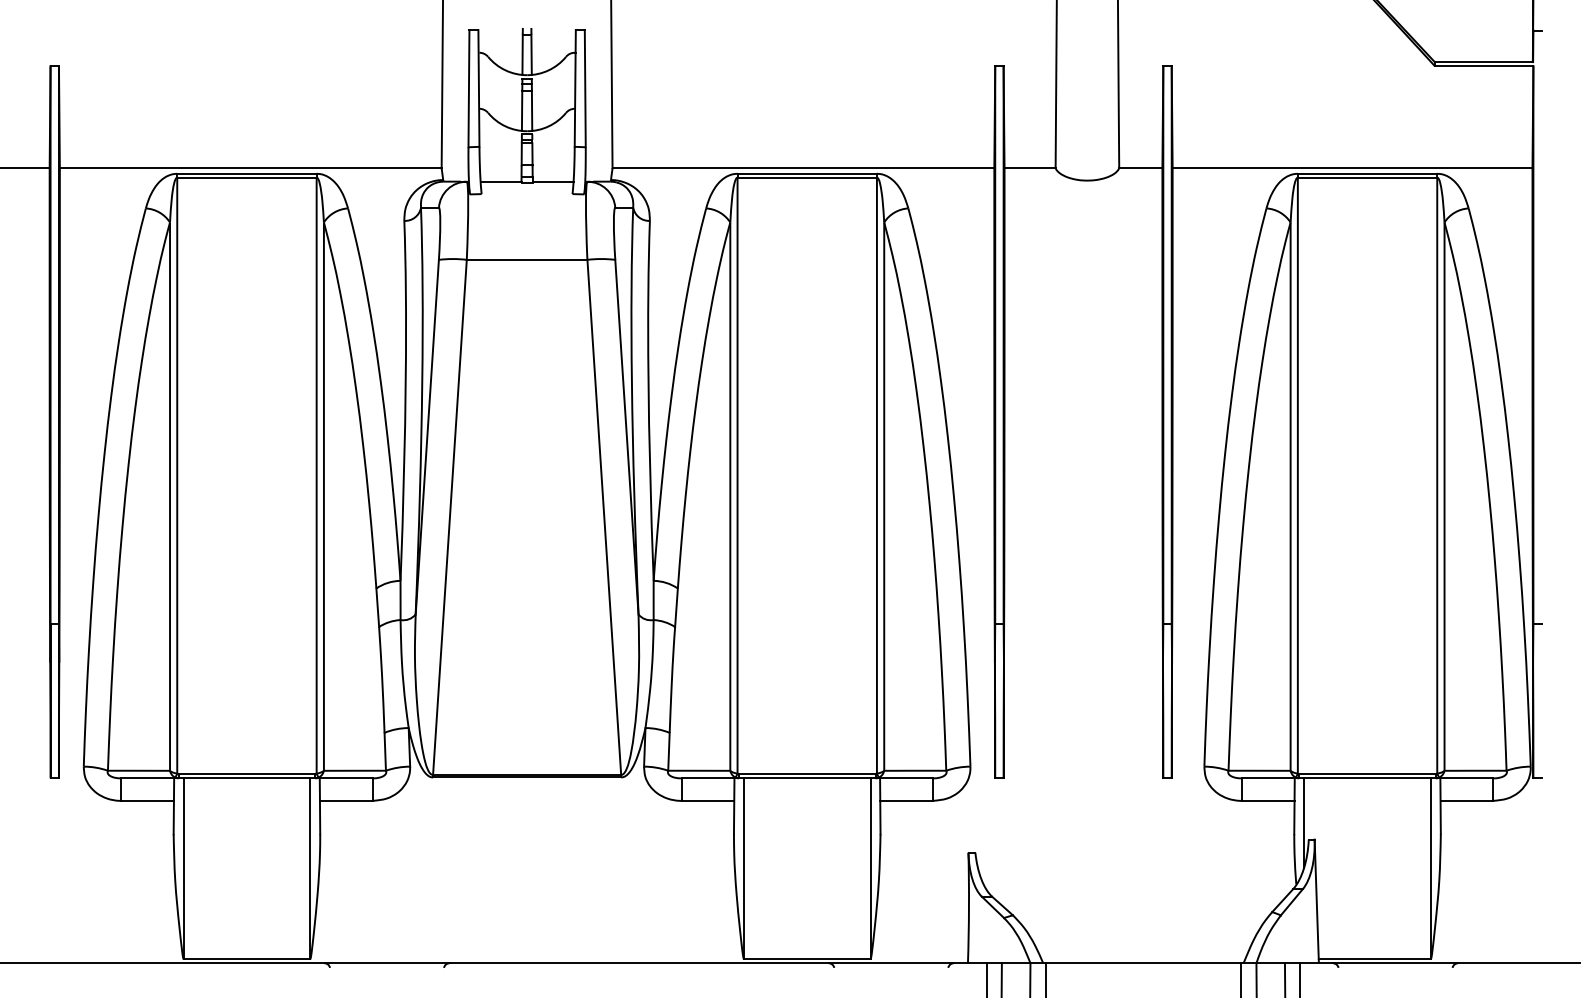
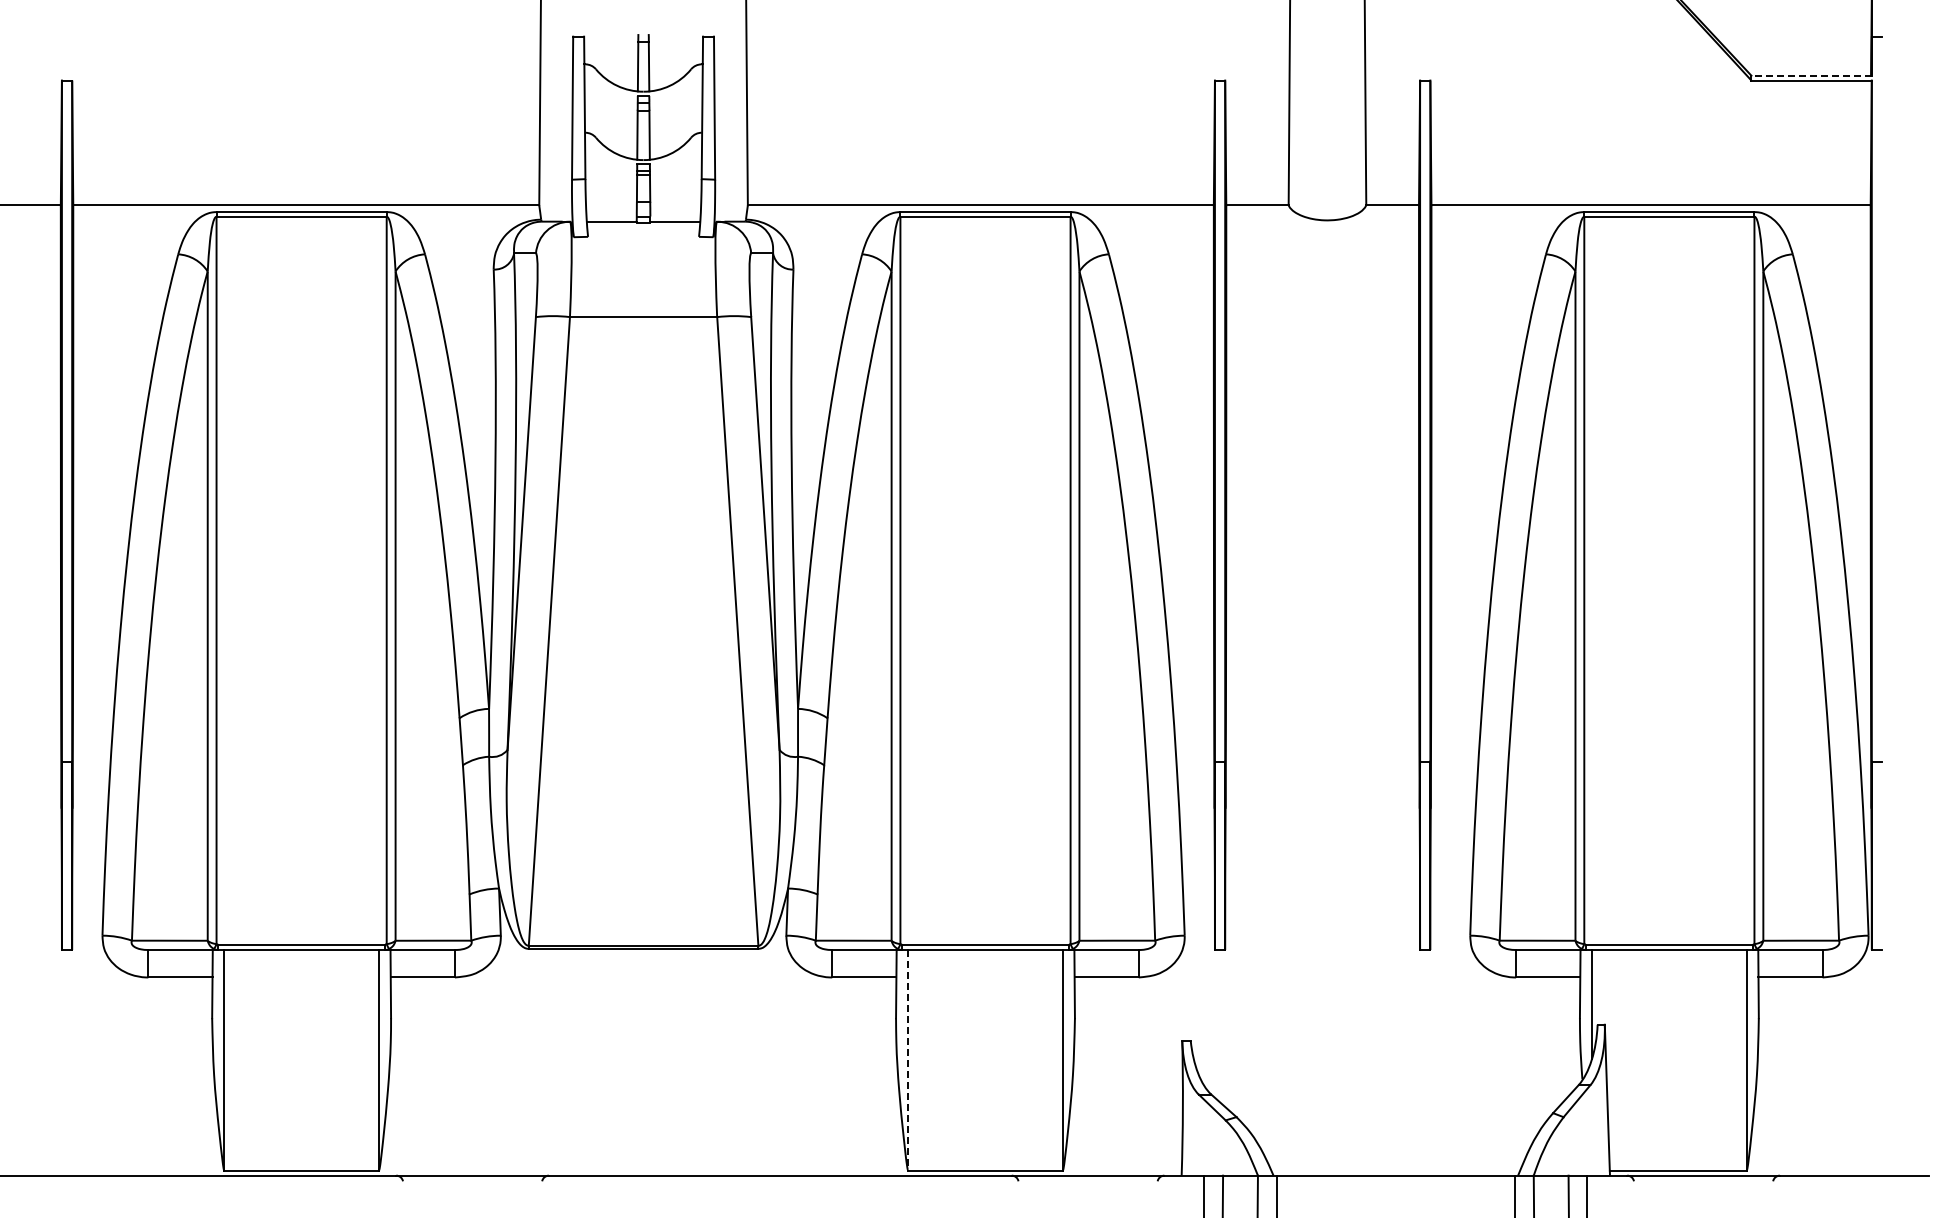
line: (1483, 61) -> (1811, 75), solid -> dashed
line: (744, 868) -> (908, 1060), solid -> dashed

